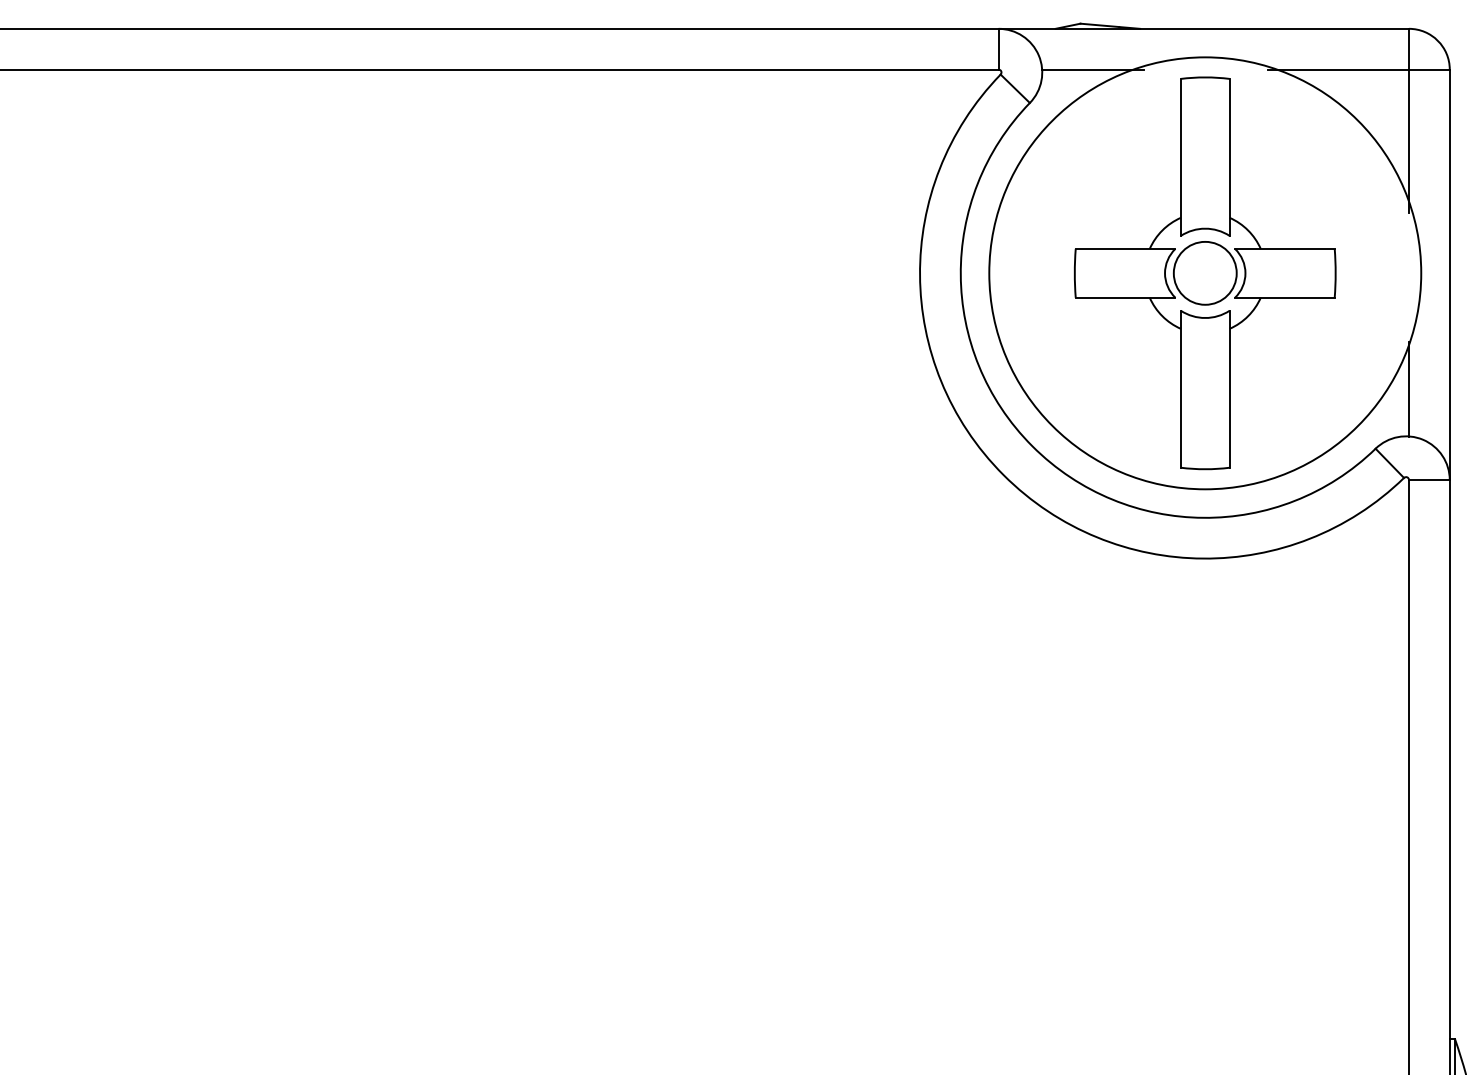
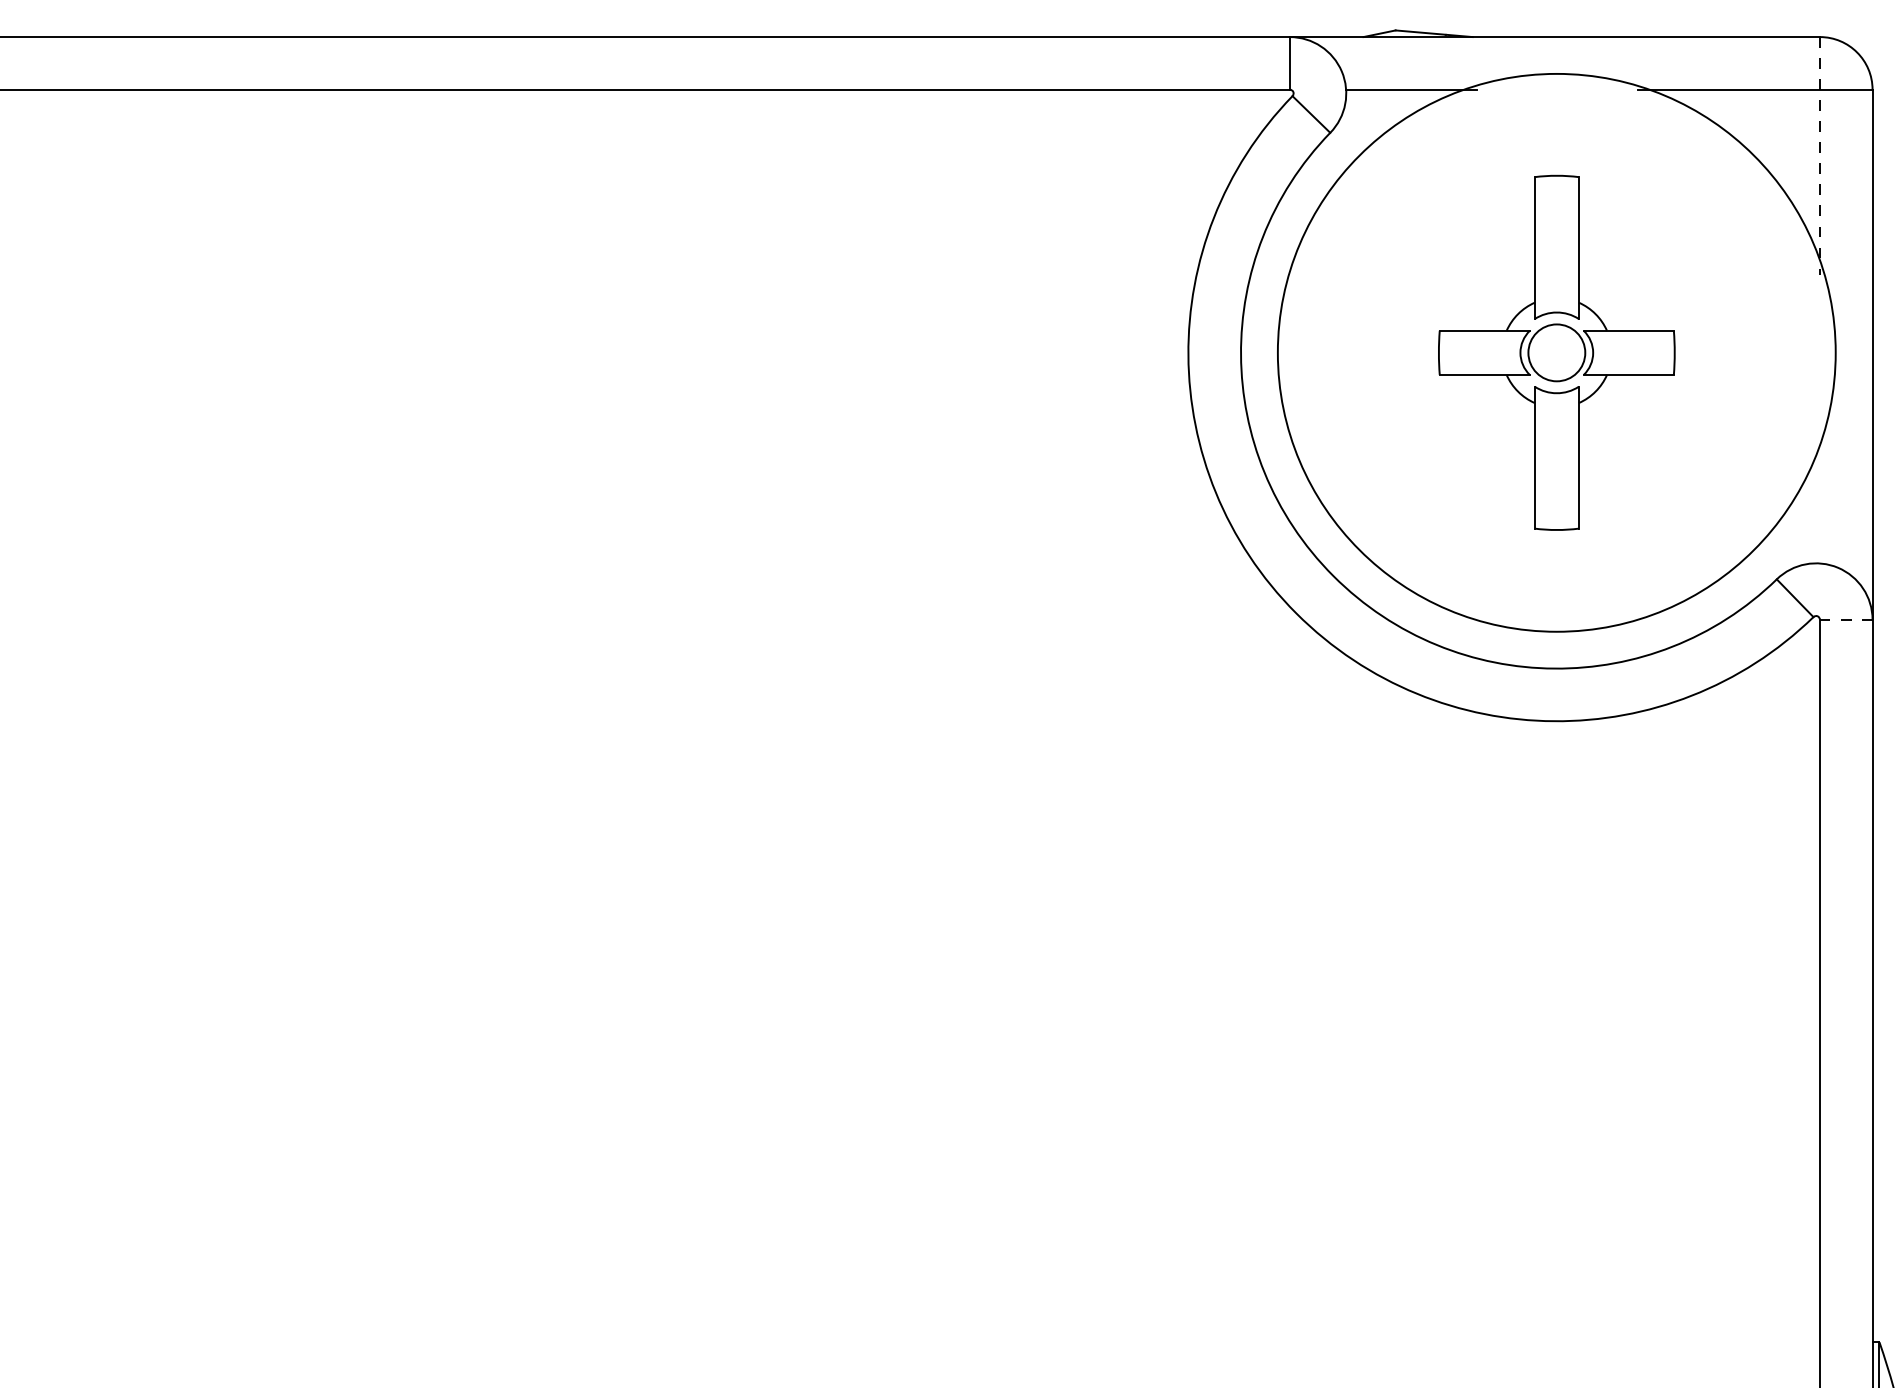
line: (1408, 121) -> (1819, 156), solid -> dashed
part: (1205, 273) -> (1556, 352), size x0.7
line: (1408, 389) -> (1819, 502), removed
line: (1429, 479) -> (1846, 619), solid -> dashed

